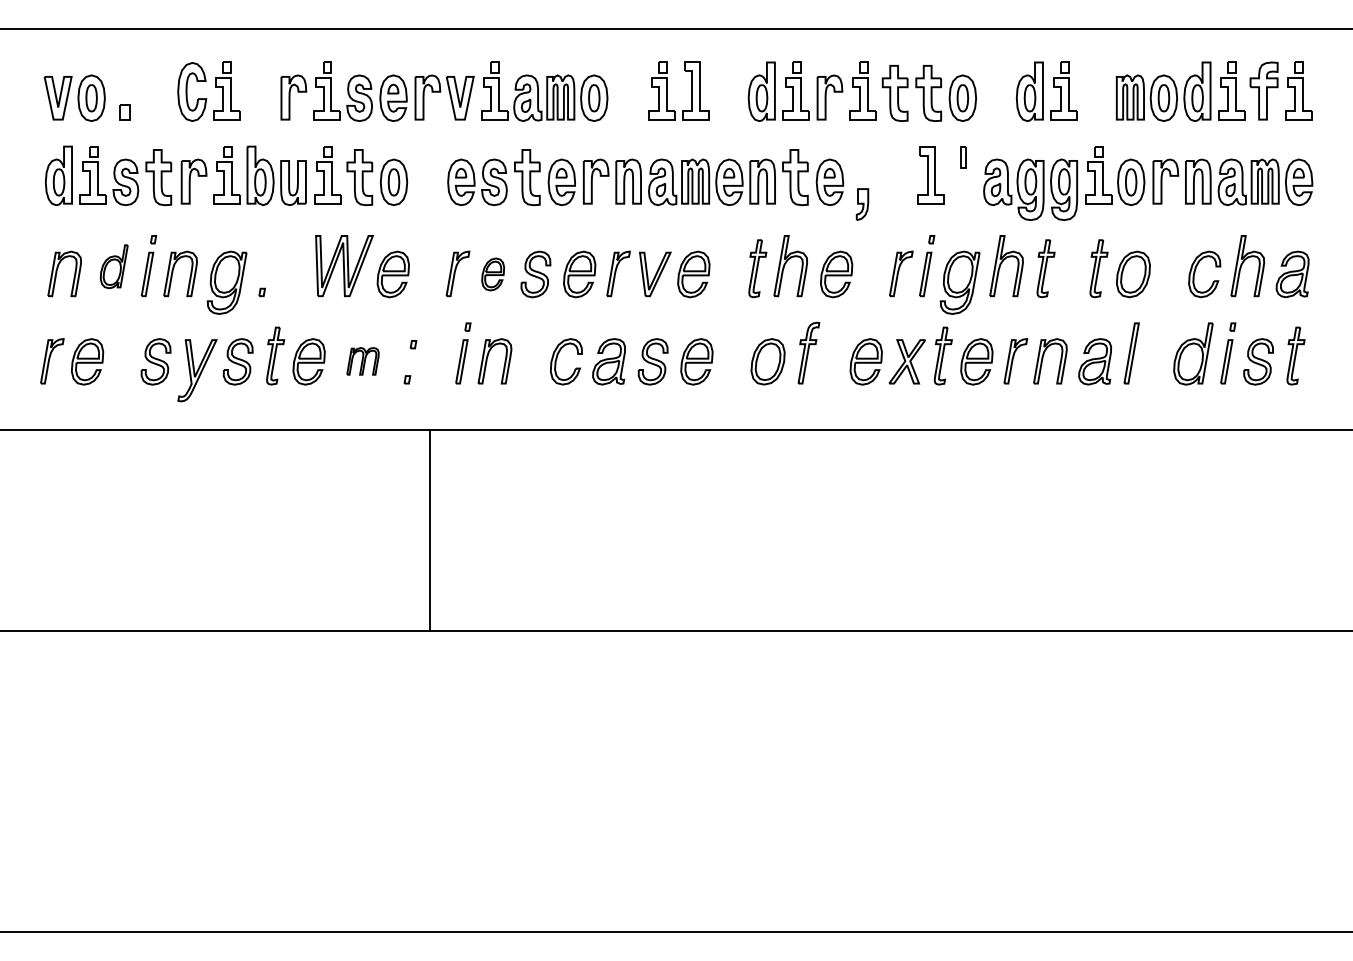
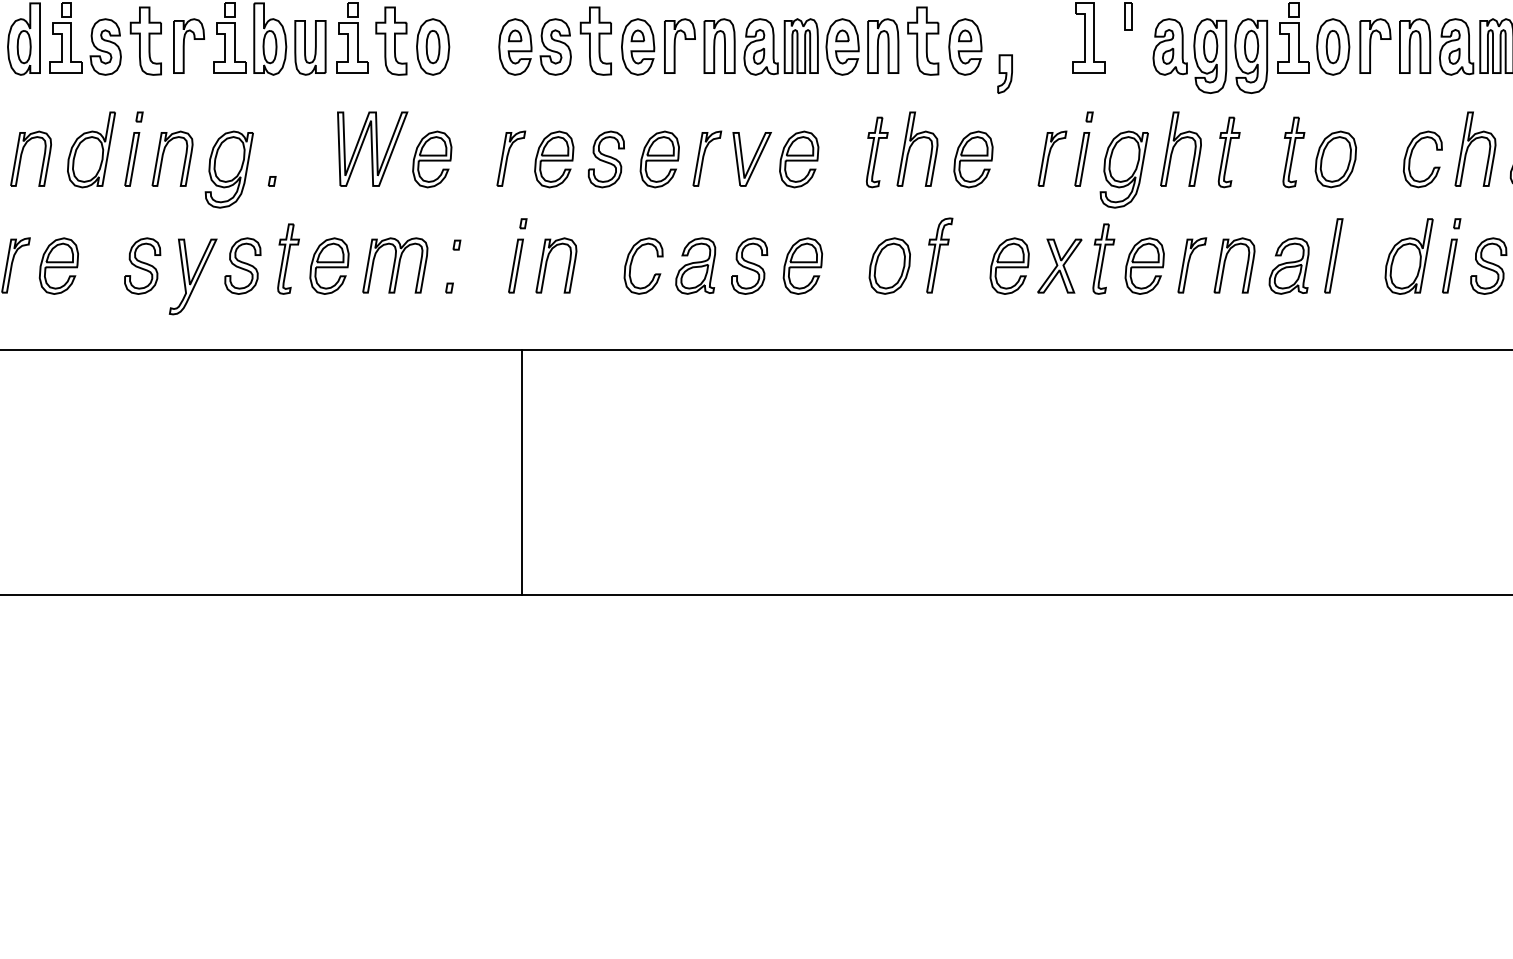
part: (114, 266) -> (91, 149), size x1.43
part: (492, 274) -> (553, 159), size x1.43
part: (362, 361) -> (394, 265), size x1.67
line: (429, 530) -> (521, 472), moved

